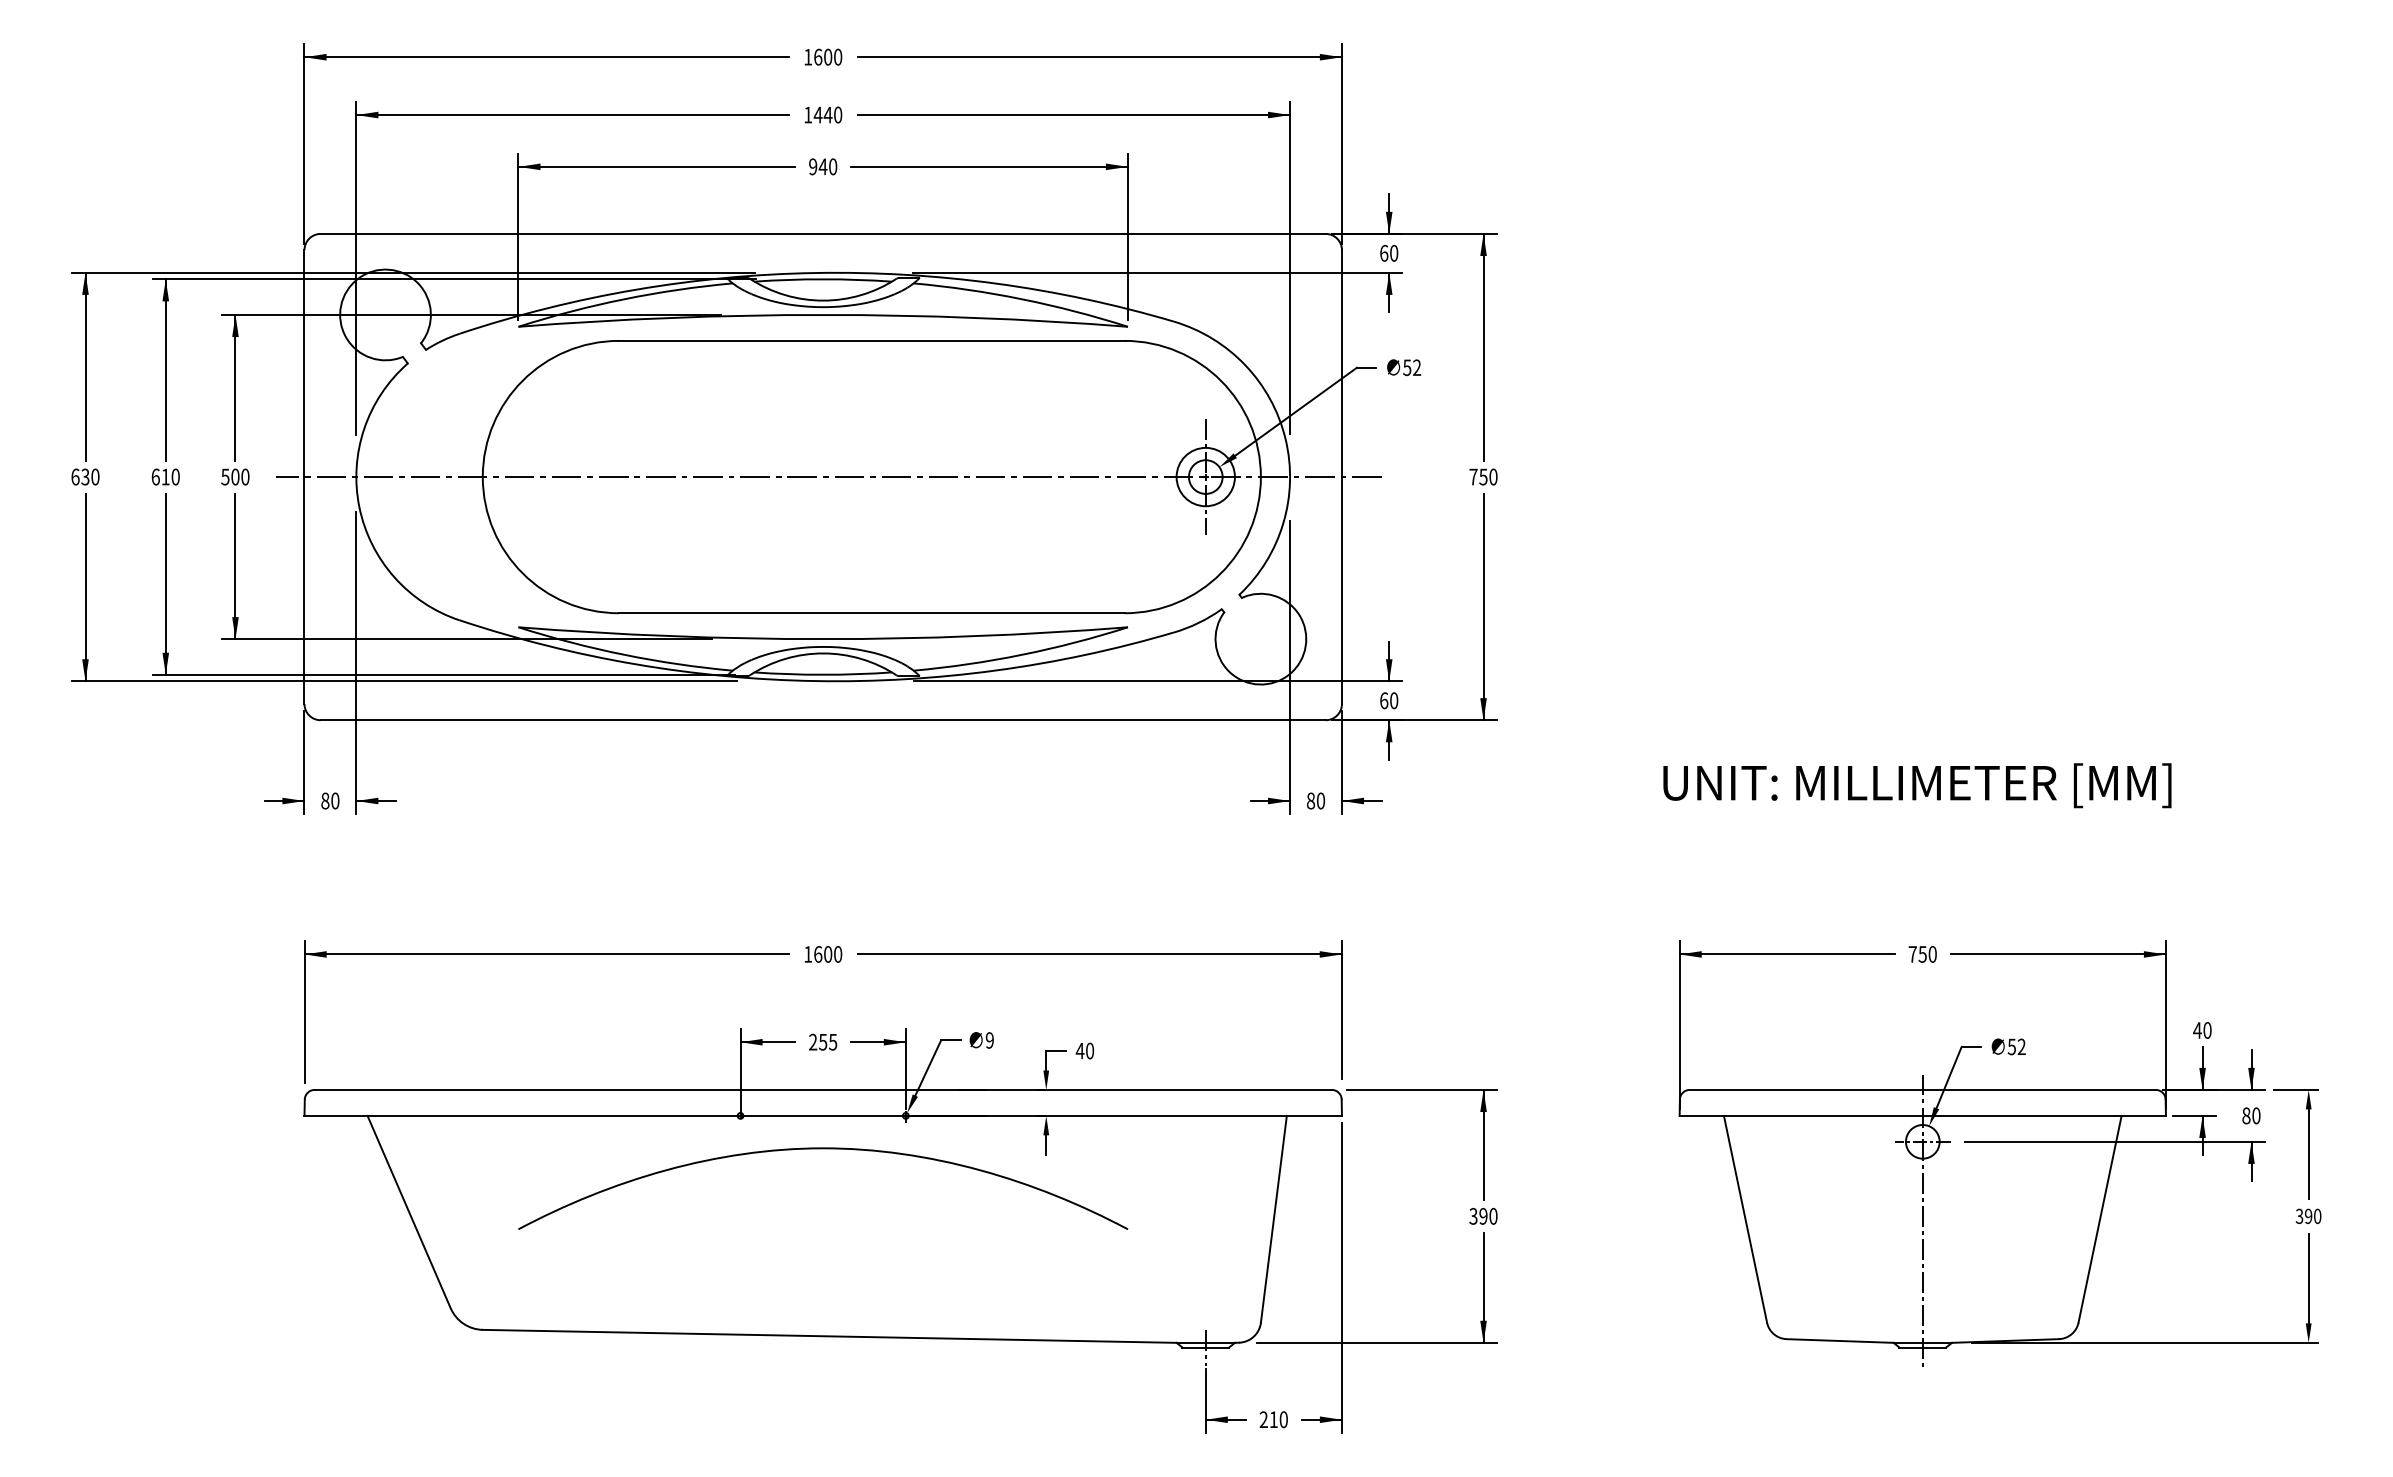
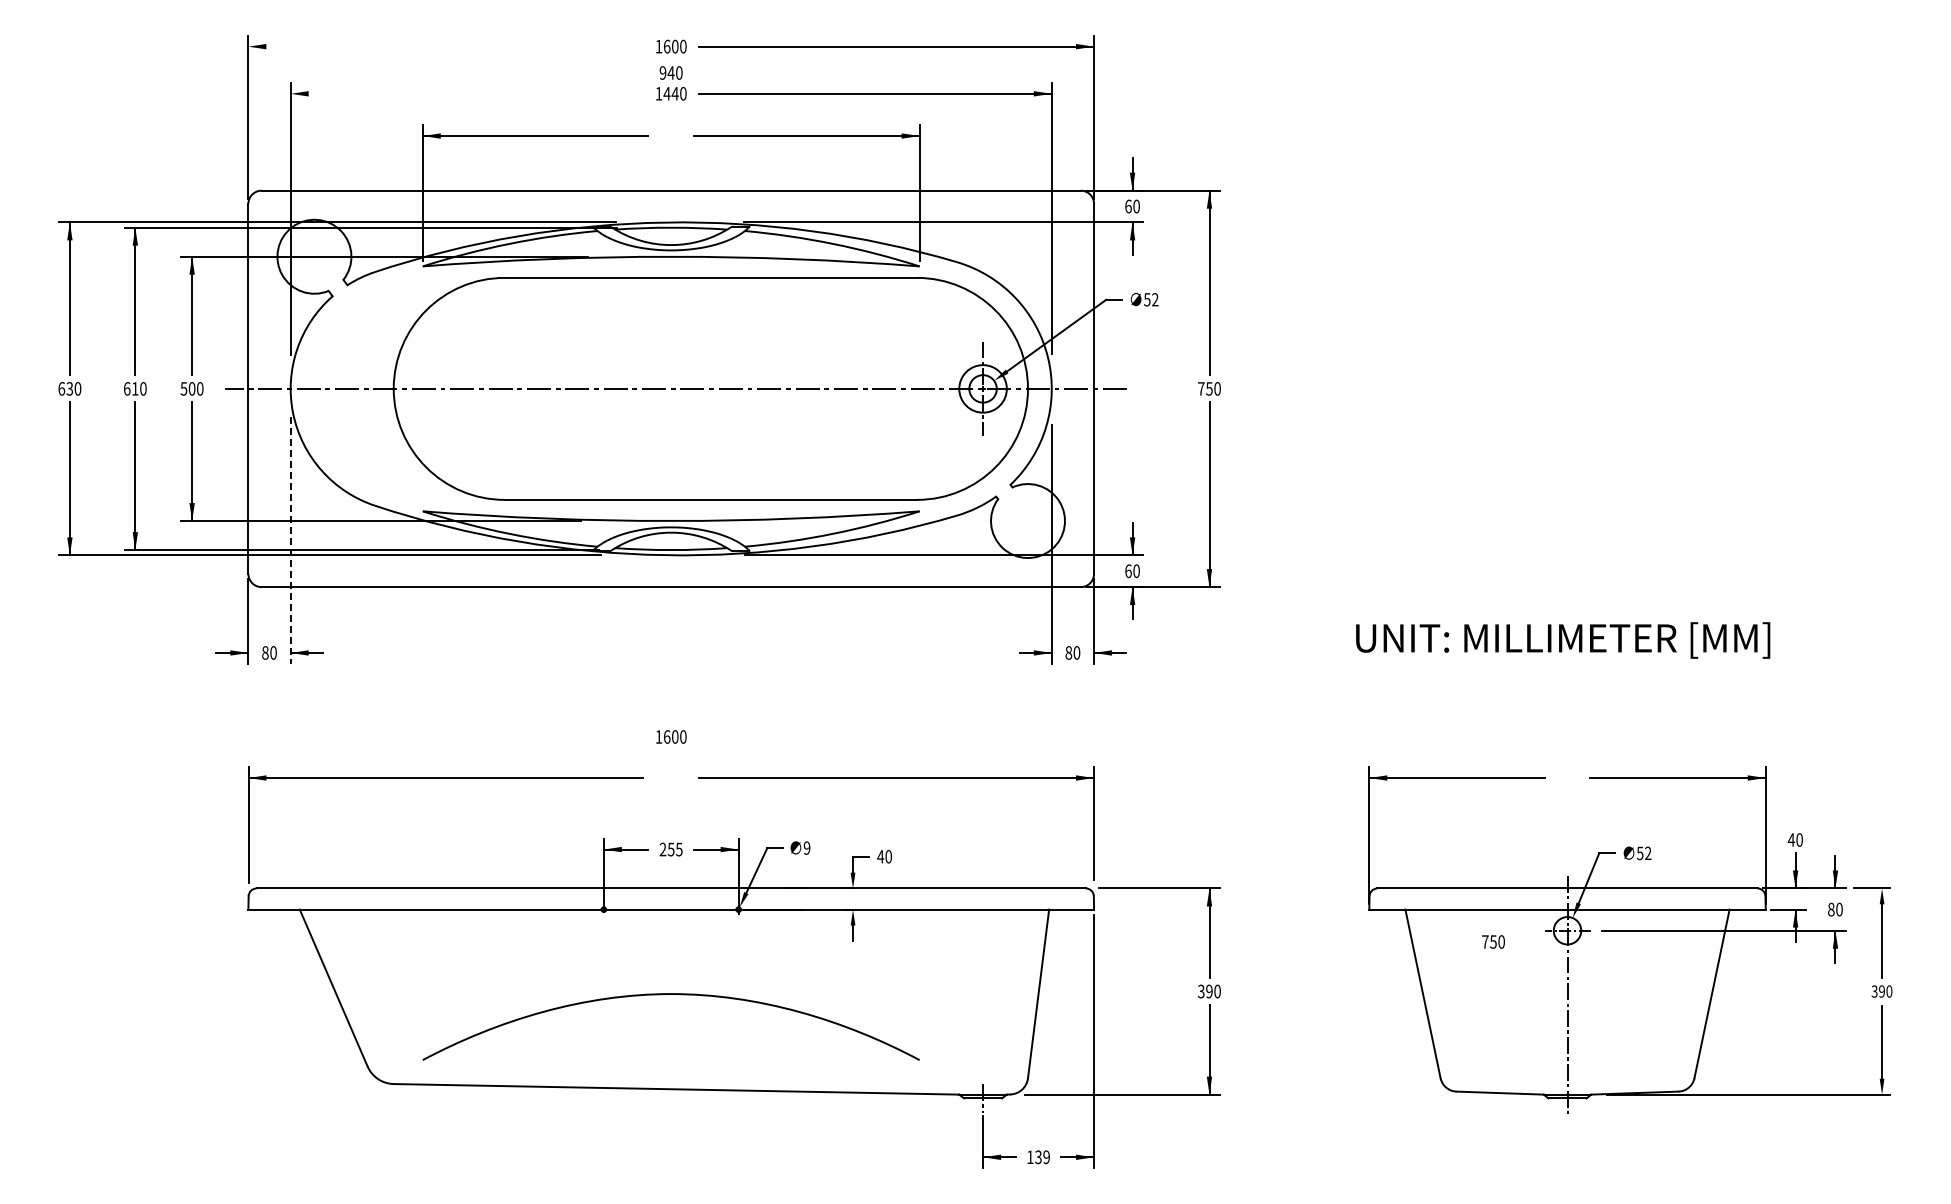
line: (546, 57) -> (445, 46), removed
line: (572, 114) -> (466, 93), removed
text: (822, 166) -> (670, 72), moved
line: (356, 663) -> (290, 540), solid -> dashed
text: (823, 953) -> (671, 736), moved
text: (1922, 953) -> (1493, 941), moved
curve: (822, 1148) -> (670, 994), moved
text: (1273, 1419) -> (1038, 1157), 210 -> 139

